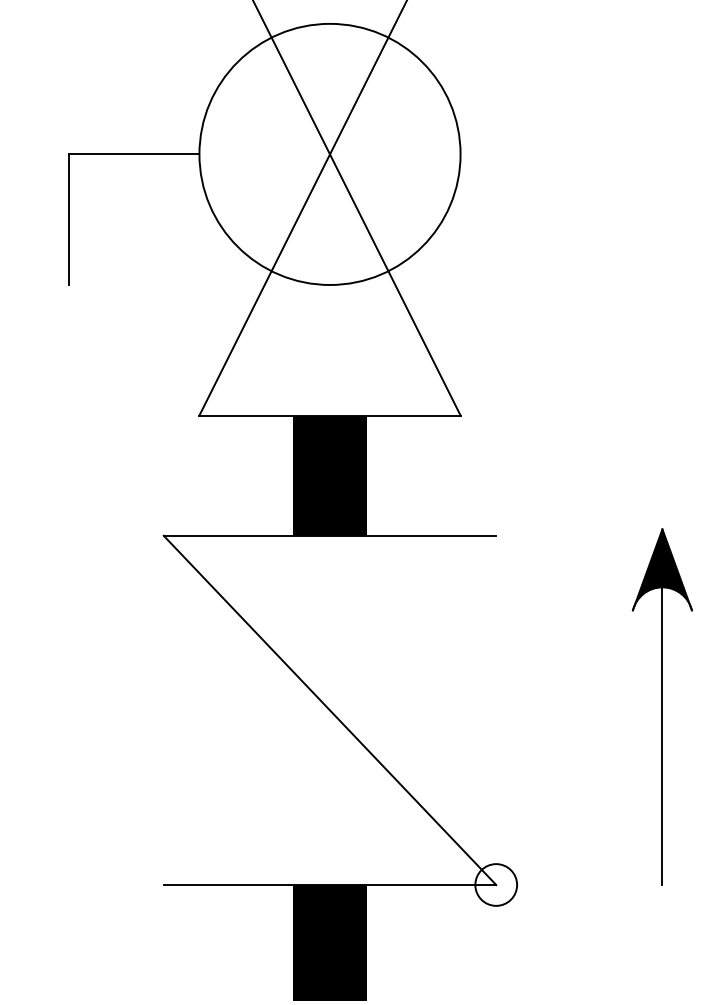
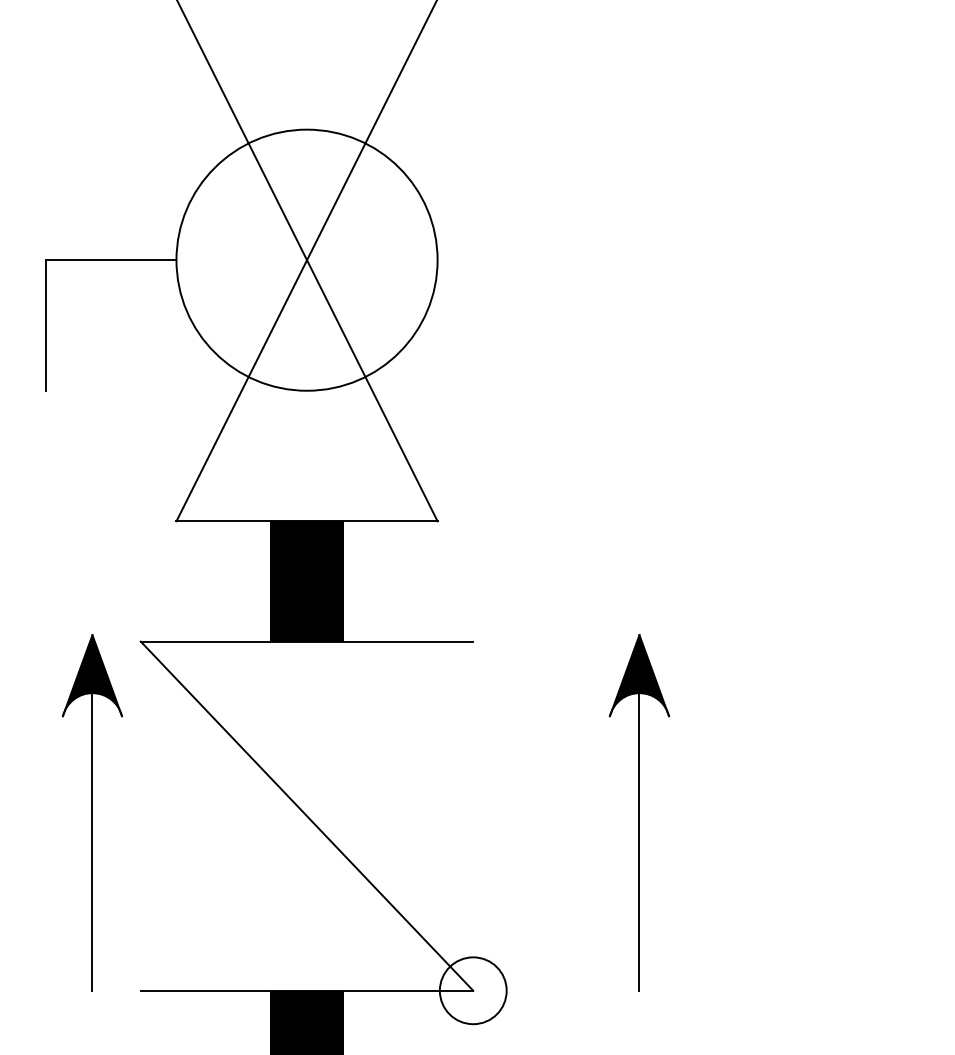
part: (114, 706) -> (91, 812), added
circle: (496, 884) -> (473, 990), size x1.6

